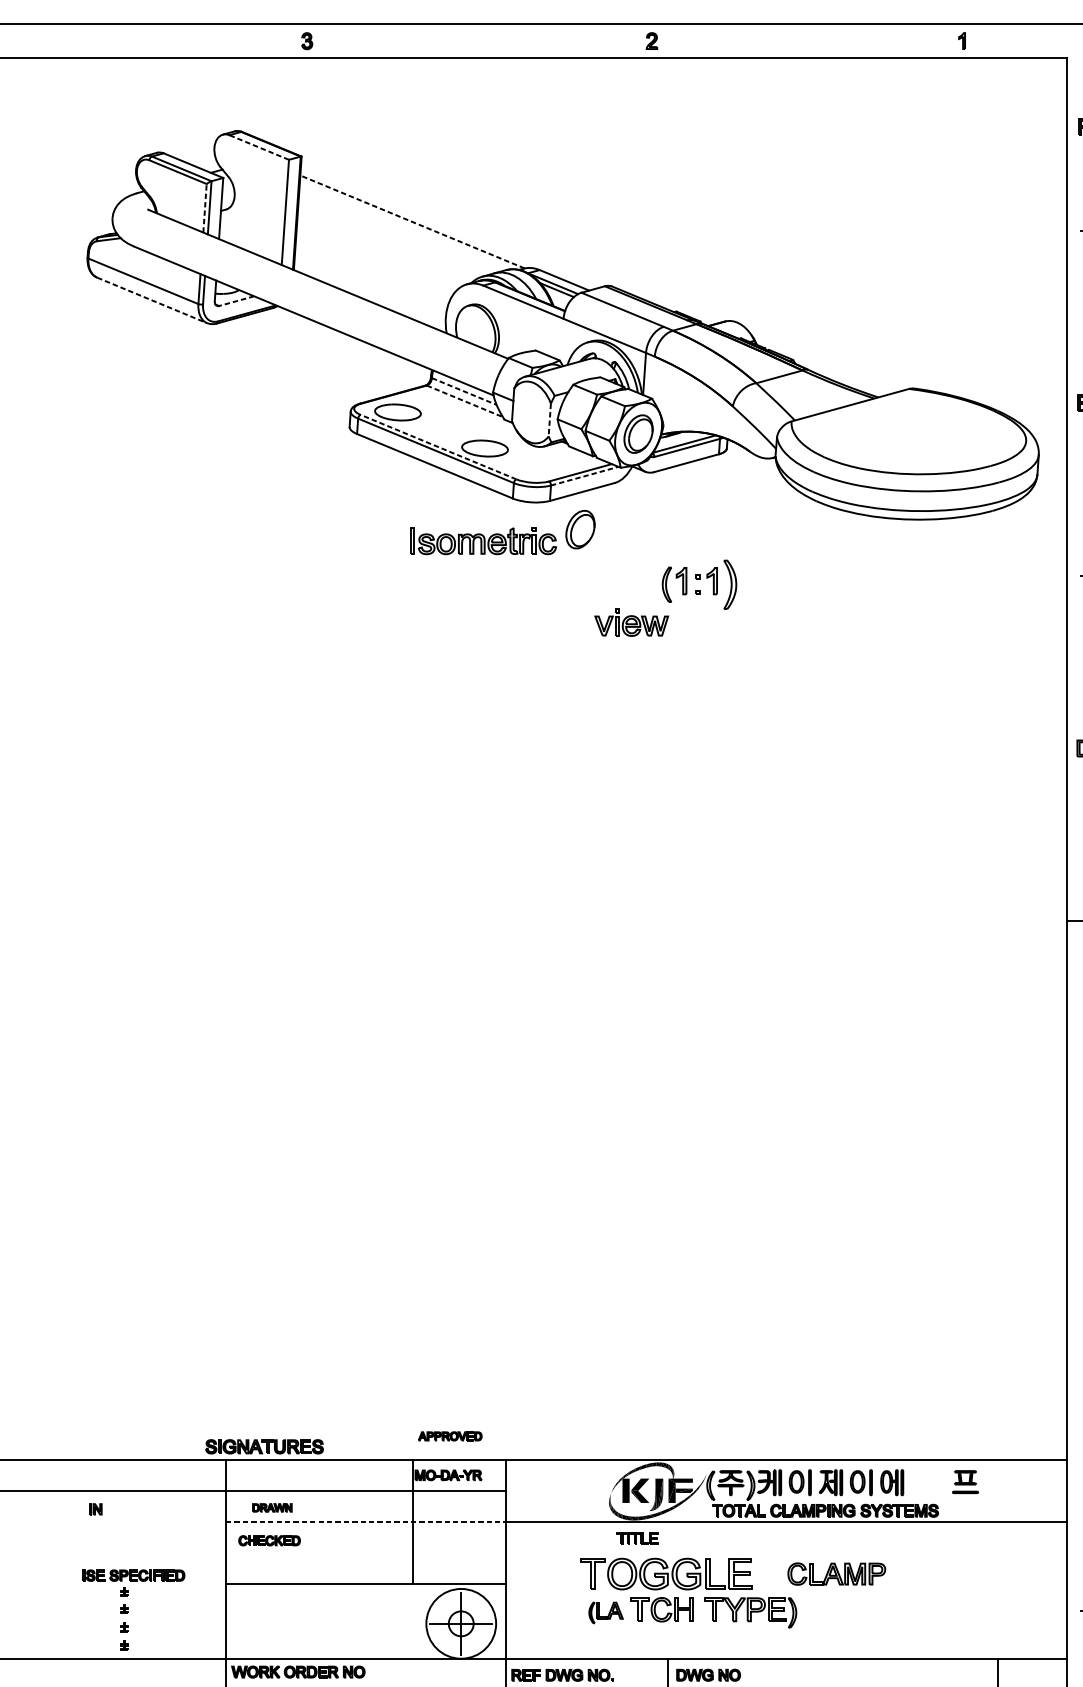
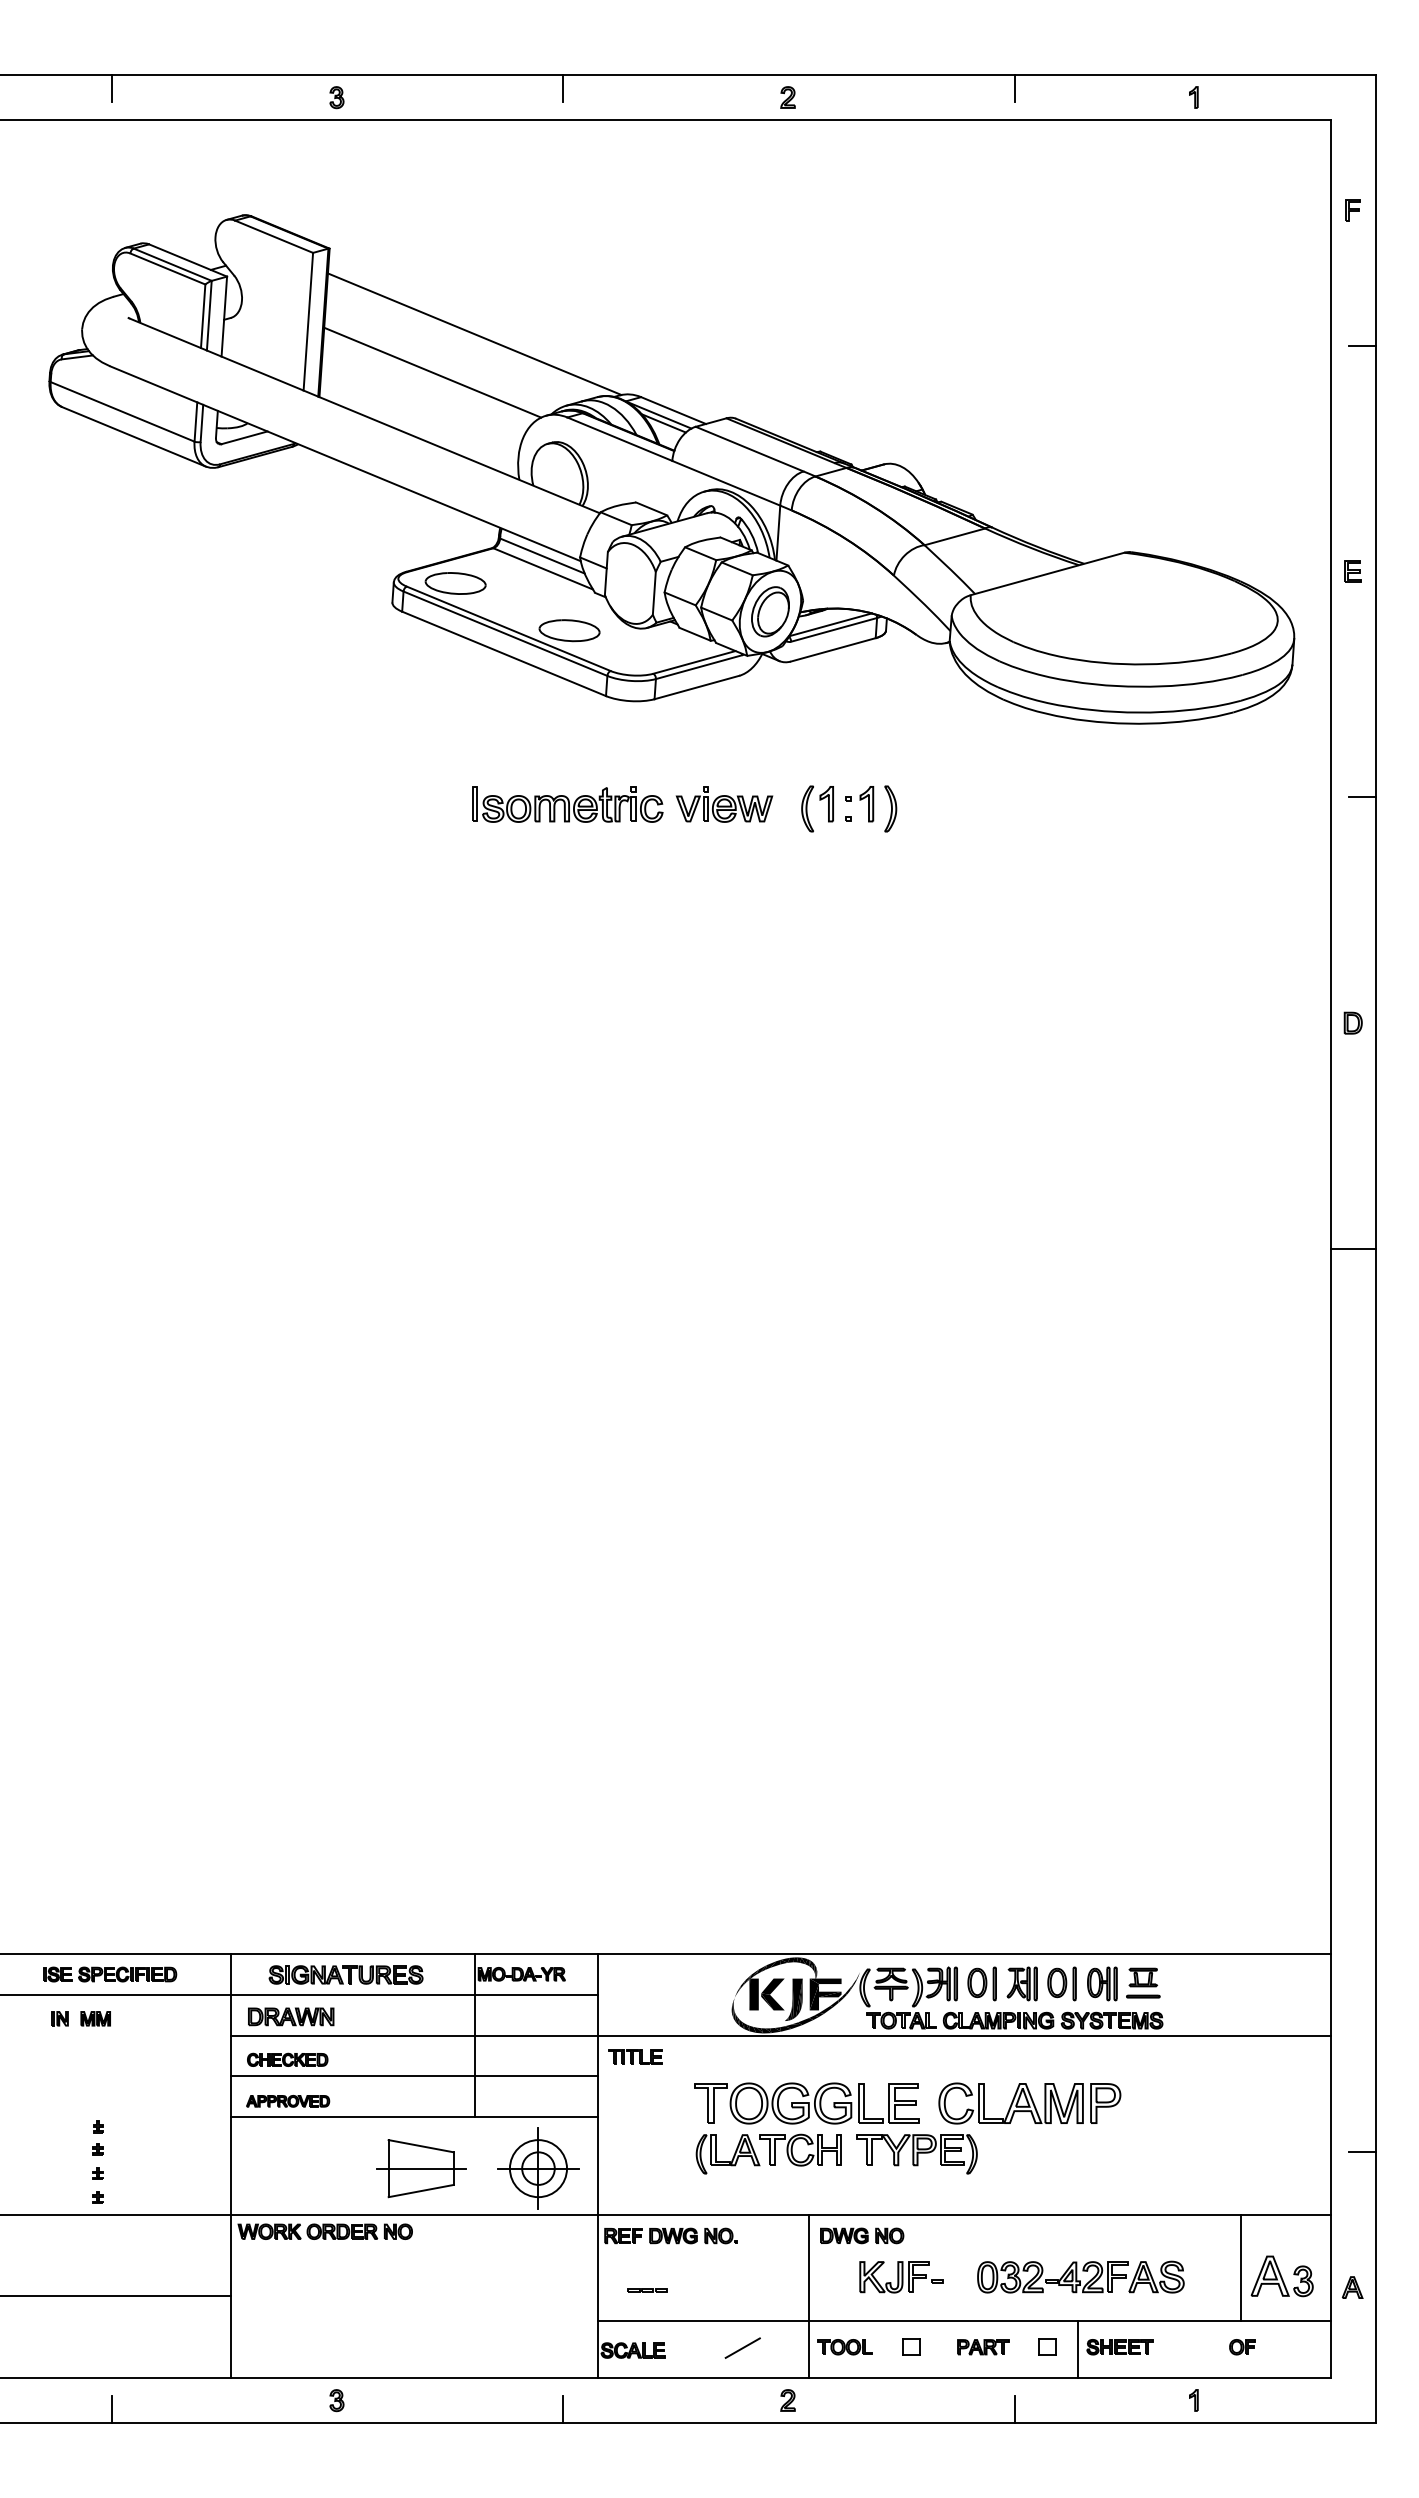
line: (134, 34) -> (111, 88), added
line: (480, 34) -> (563, 88), added
line: (825, 34) -> (1014, 88), added
line: (258, 147) -> (273, 236), dashed -> solid
line: (205, 208) -> (203, 316), dashed -> solid
line: (412, 222) -> (474, 334), dashed -> solid
line: (380, 251) -> (432, 372), added
line: (152, 300) -> (134, 436), dashed -> solid
line: (236, 300) -> (244, 437), dashed -> solid
line: (464, 391) -> (542, 556), dashed -> solid
line: (465, 401) -> (543, 568), dashed -> solid
line: (549, 420) -> (654, 593), dashed -> solid
line: (438, 446) -> (508, 628), dashed -> solid
line: (583, 476) -> (698, 667), dashed -> solid
part: (580, 529) -> (694, 736), removed
part: (483, 540) -> (567, 804), moved
part: (730, 584) -> (890, 808), size x0.71
part: (631, 622) -> (724, 804), moved
part: (450, 1435) -> (288, 2100), moved
part: (264, 1446) -> (345, 1974), moved
part: (965, 1481) -> (1143, 1982), moved
part: (272, 1507) -> (291, 2016), size x1.67
part: (122, 1509) -> (95, 2018), added
line: (366, 1522) -> (414, 2035), dashed -> solid
part: (637, 1538) -> (635, 2056), moved
line: (365, 1553) -> (413, 2076), added
part: (836, 1574) -> (1029, 2103), size x1.43
part: (134, 1575) -> (110, 1974), moved
part: (605, 1613) -> (727, 2154), size x1.43
part: (371, 1623) -> (421, 2168), added
circle: (461, 1623) -> (538, 2168), size x0.62

